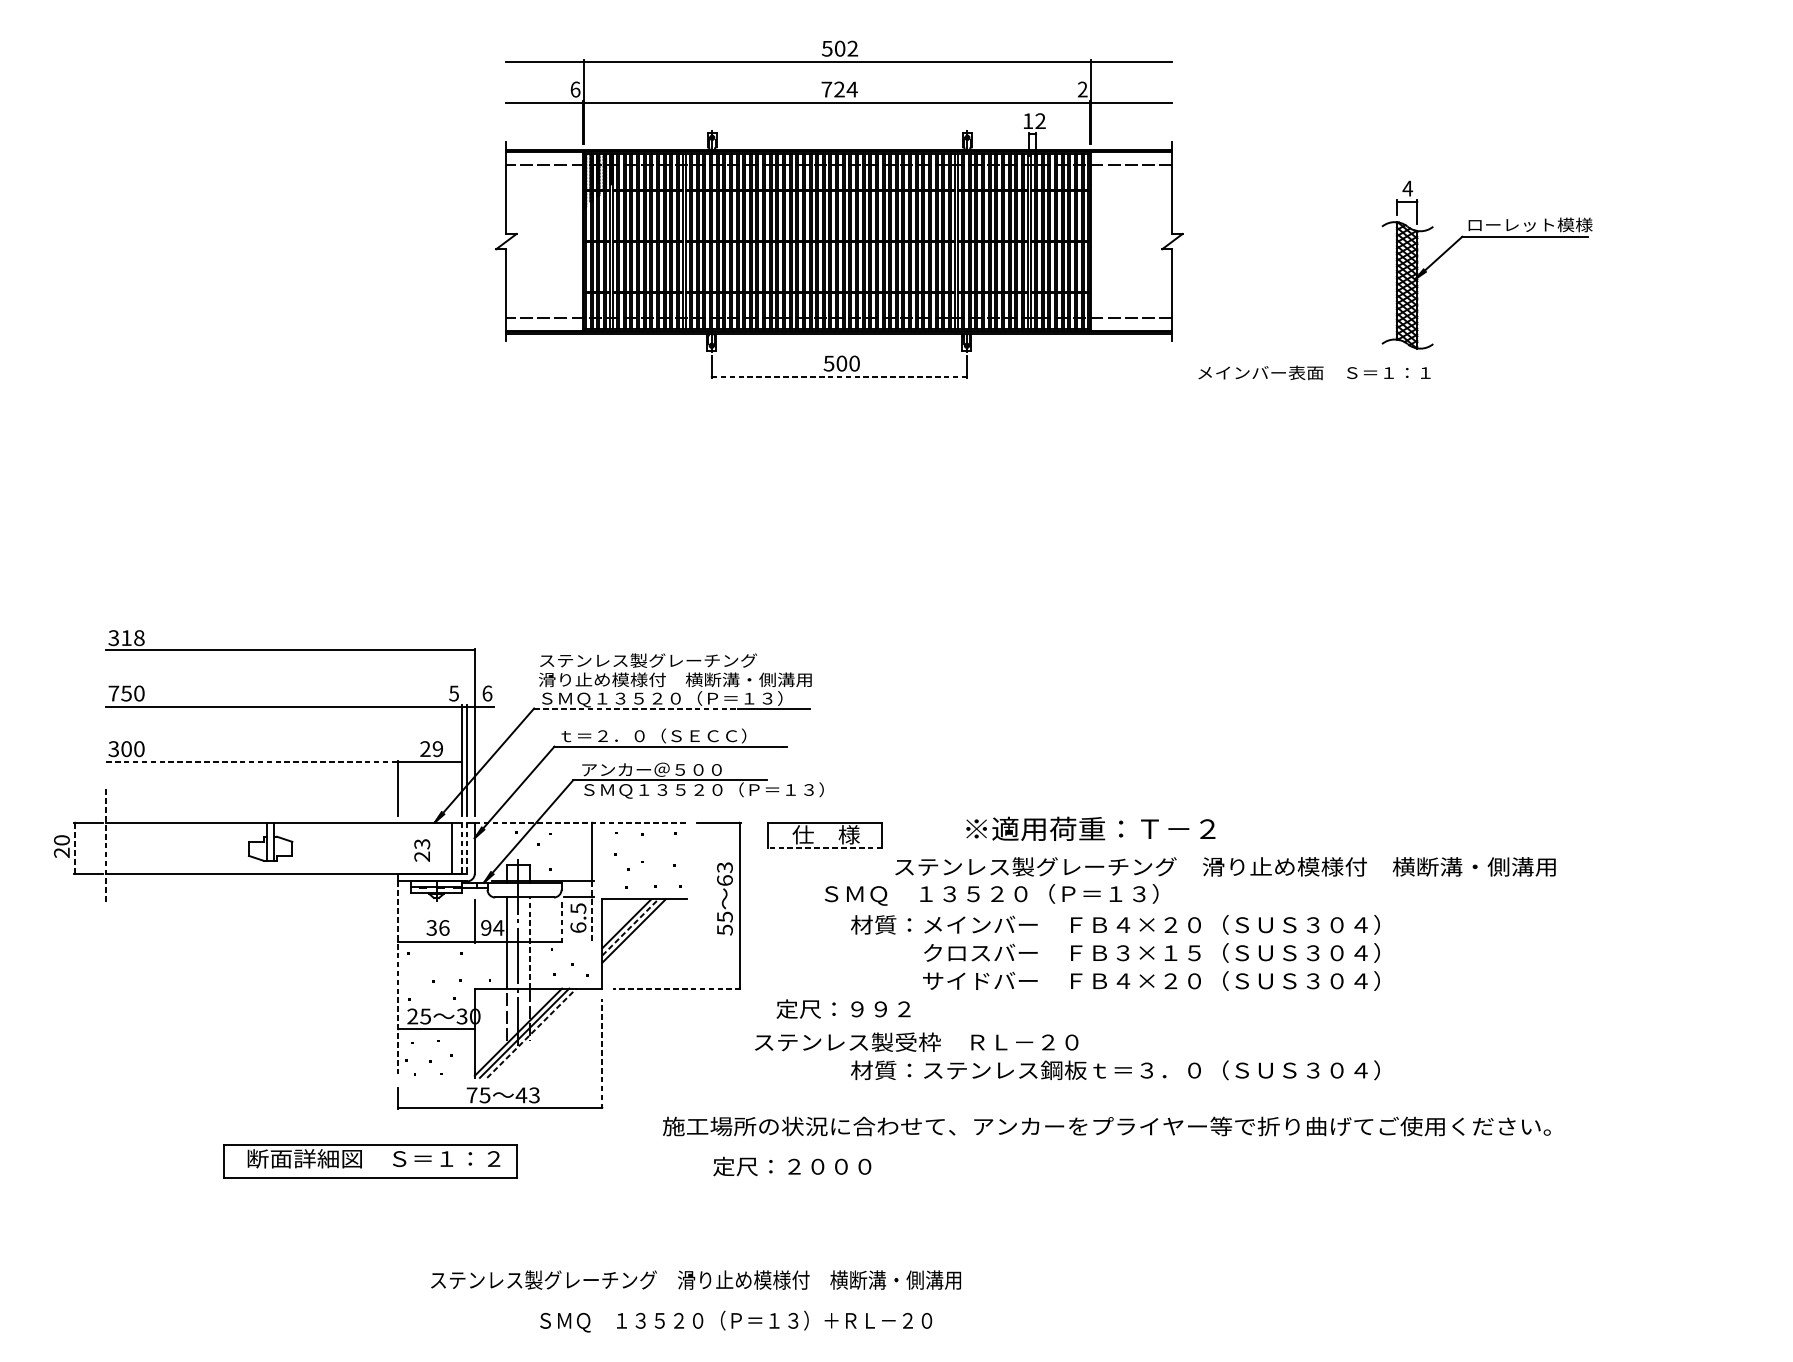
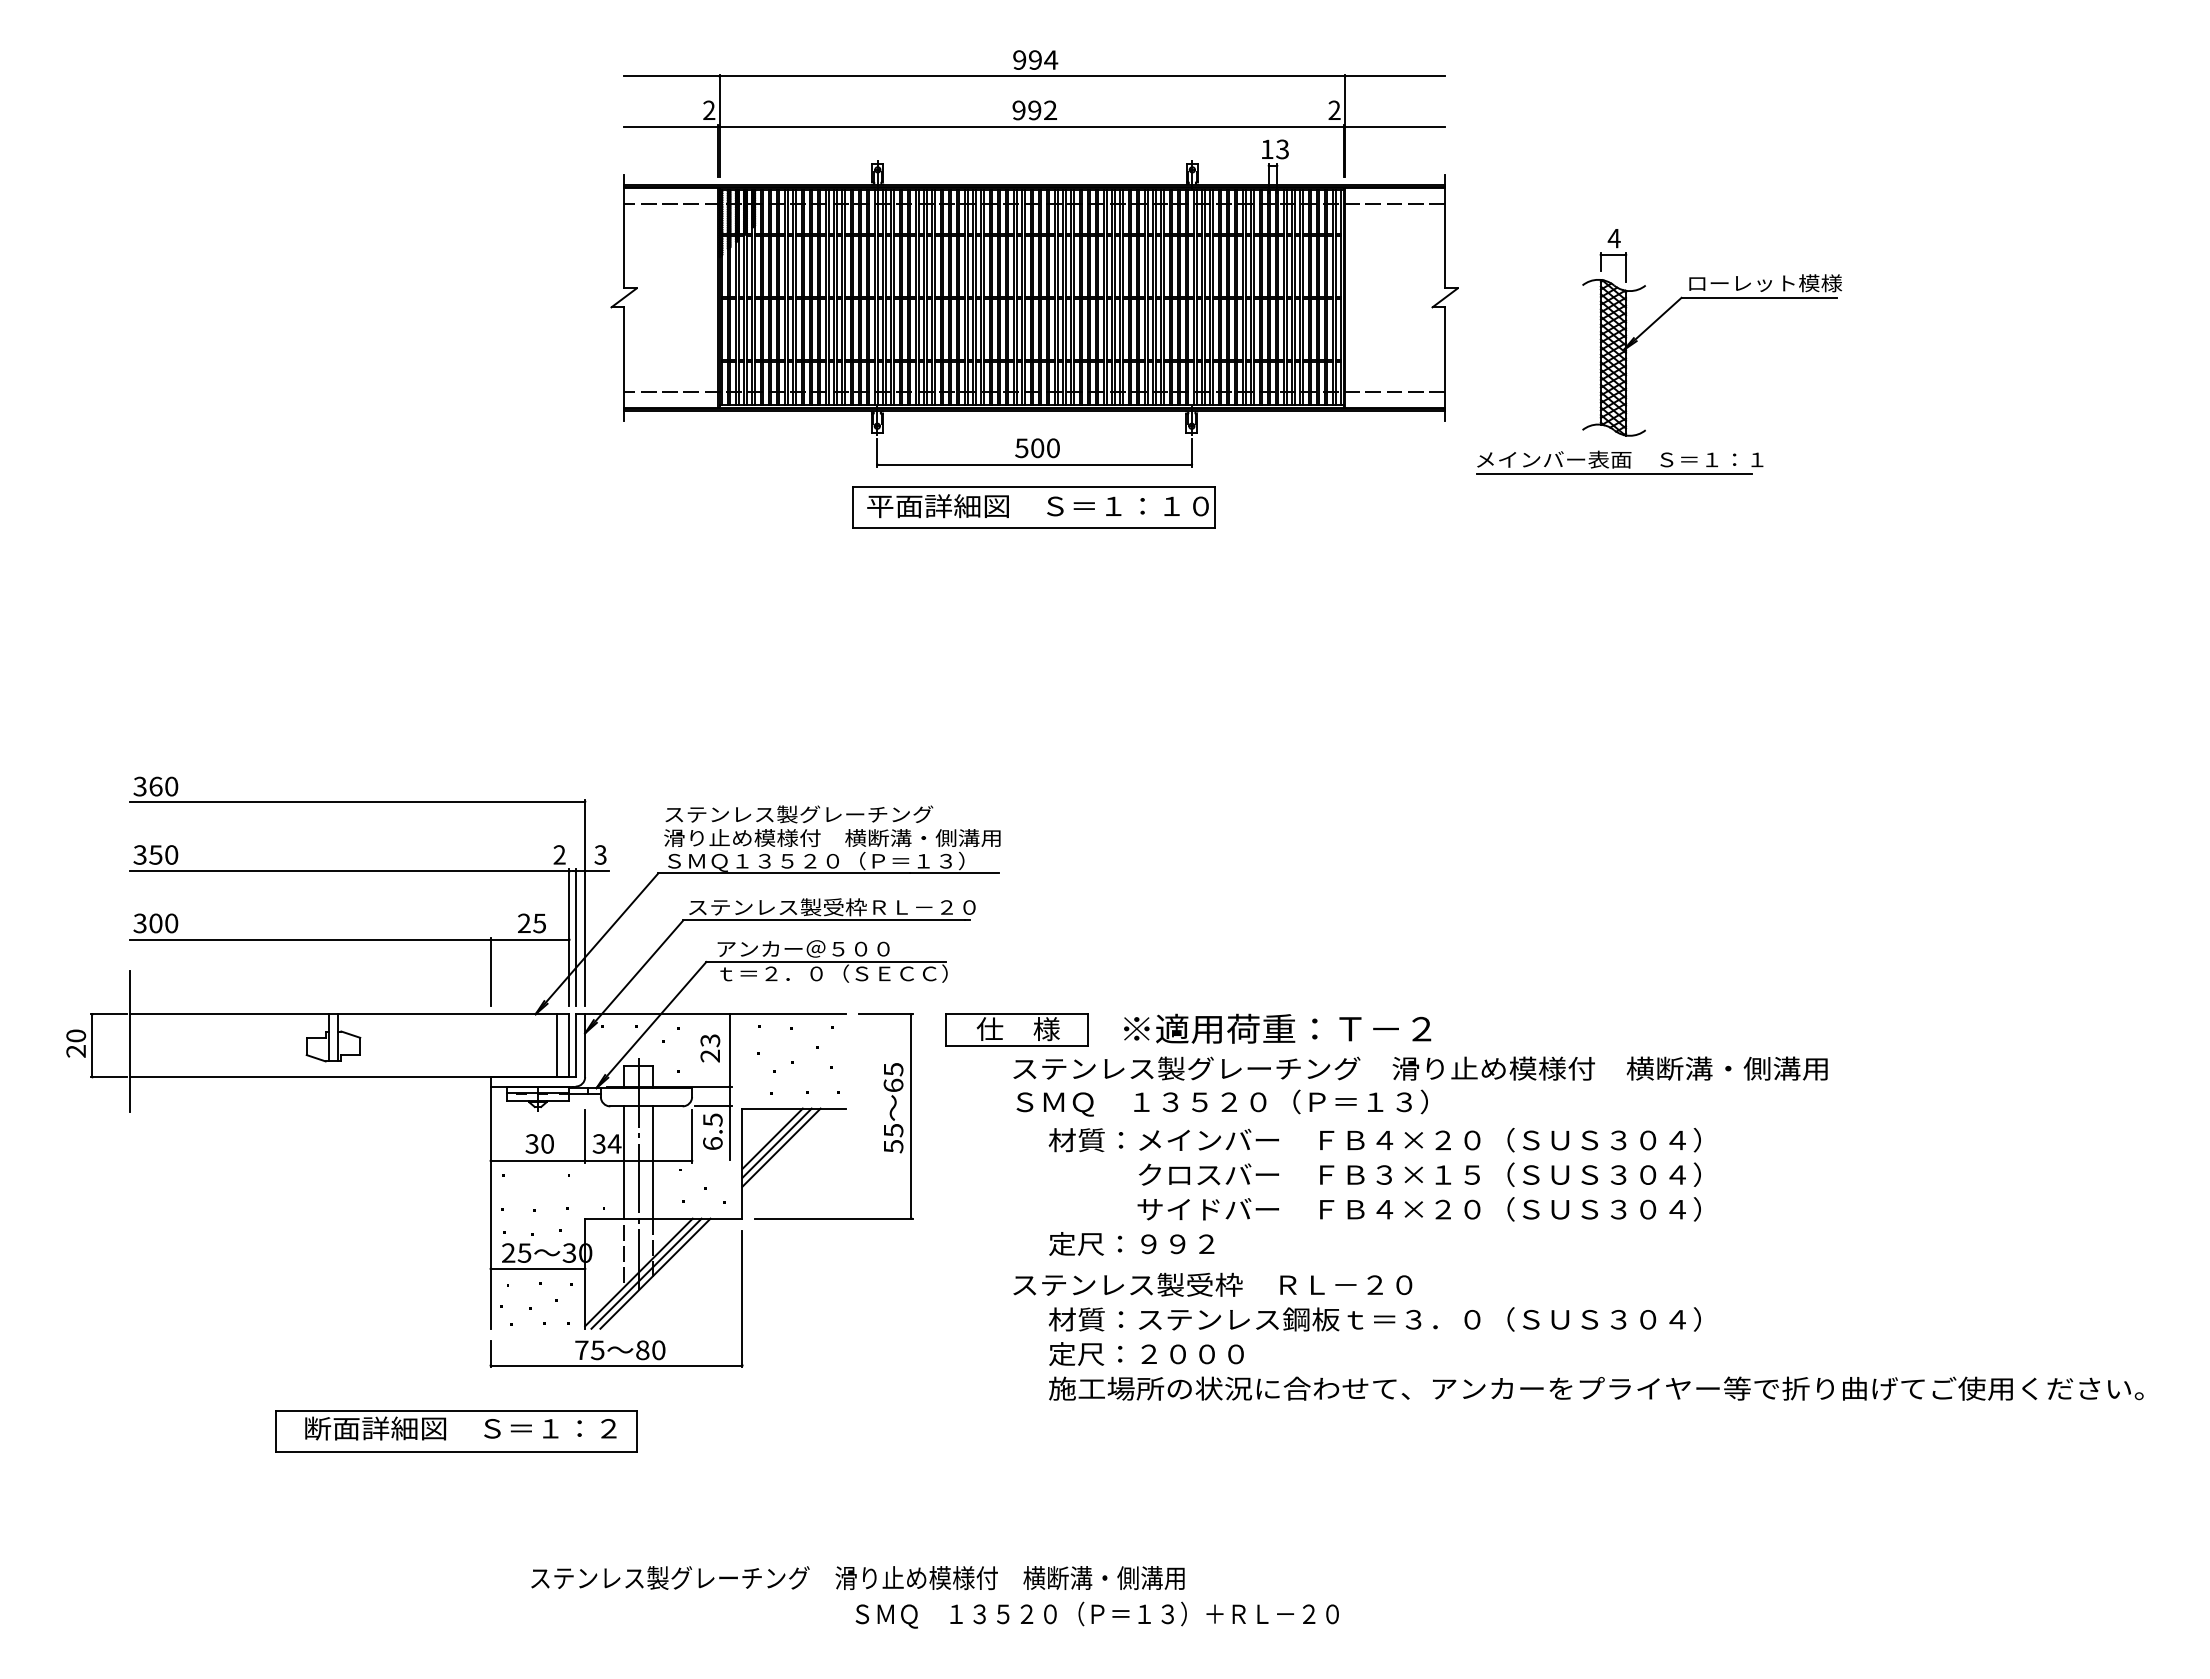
text: (840, 48) -> (1035, 59), 502 -> 994
text: (575, 89) -> (709, 110), 6 -> 2
text: (839, 89) -> (1034, 110), 724 -> 992
text: (1040, 121) -> (1282, 149), 12 -> 13
part: (1487, 237) -> (1712, 298), moved
line: (840, 376) -> (1035, 464), dashed -> solid
line: (1309, 384) -> (1614, 474), added
part: (838, 411) -> (1033, 507), added
text: (132, 638) -> (163, 786), 318 -> 360
text: (113, 693) -> (139, 854), 750 -> 350
text: (453, 693) -> (559, 854), 5 -> 2
text: (487, 693) -> (600, 854), 6 -> 3
line: (636, 708) -> (784, 873), dashed -> solid
text: (675, 736) -> (832, 907), ｔ＝２．０（ＳＥＣＣ） -> ステンレス製受枠ＲＬ－２０
text: (437, 749) -> (539, 923), 29 -> 25
line: (252, 762) -> (311, 939), dashed -> solid
text: (703, 790) -> (867, 974), ＳＭＱ１３５２０（Ｐ＝１３） -> ｔ＝２．０（ＳＥＣＣ）
line: (580, 822) -> (715, 1014), dashed -> solid
text: (1090, 828) -> (1277, 1028), moved
line: (105, 844) -> (130, 1040), dashed -> solid
line: (75, 848) -> (92, 1045), dashed -> solid
line: (462, 848) -> (569, 1046), dashed -> solid
line: (466, 848) -> (575, 1046), dashed -> solid
line: (824, 848) -> (1016, 1045), dashed -> solid
text: (422, 850) -> (710, 1048), moved
text: (1225, 866) -> (1420, 1068), moved
text: (724, 867) -> (892, 1069), 63 -> 65
line: (591, 911) -> (729, 1123), dashed -> solid
line: (561, 921) -> (692, 1136), dashed -> solid
line: (630, 926) -> (777, 1142), dashed -> solid
text: (444, 927) -> (547, 1143), 36 -> 30
text: (485, 927) -> (598, 1143), 94 -> 34
line: (529, 943) -> (652, 1162), dashed -> solid
line: (398, 980) -> (490, 1208), dashed -> solid
line: (676, 988) -> (833, 1218), dashed -> solid
text: (843, 1008) -> (1131, 1243), moved
line: (531, 1033) -> (655, 1273), dashed -> solid
text: (916, 1041) -> (1212, 1284), moved
line: (602, 1053) -> (742, 1298), dashed -> solid
text: (527, 1095) -> (650, 1350), 43 -> 80
text: (1107, 1126) -> (1596, 1388), moved
text: (792, 1166) -> (1146, 1353), moved
text: (735, 1321) -> (1096, 1614), moved

